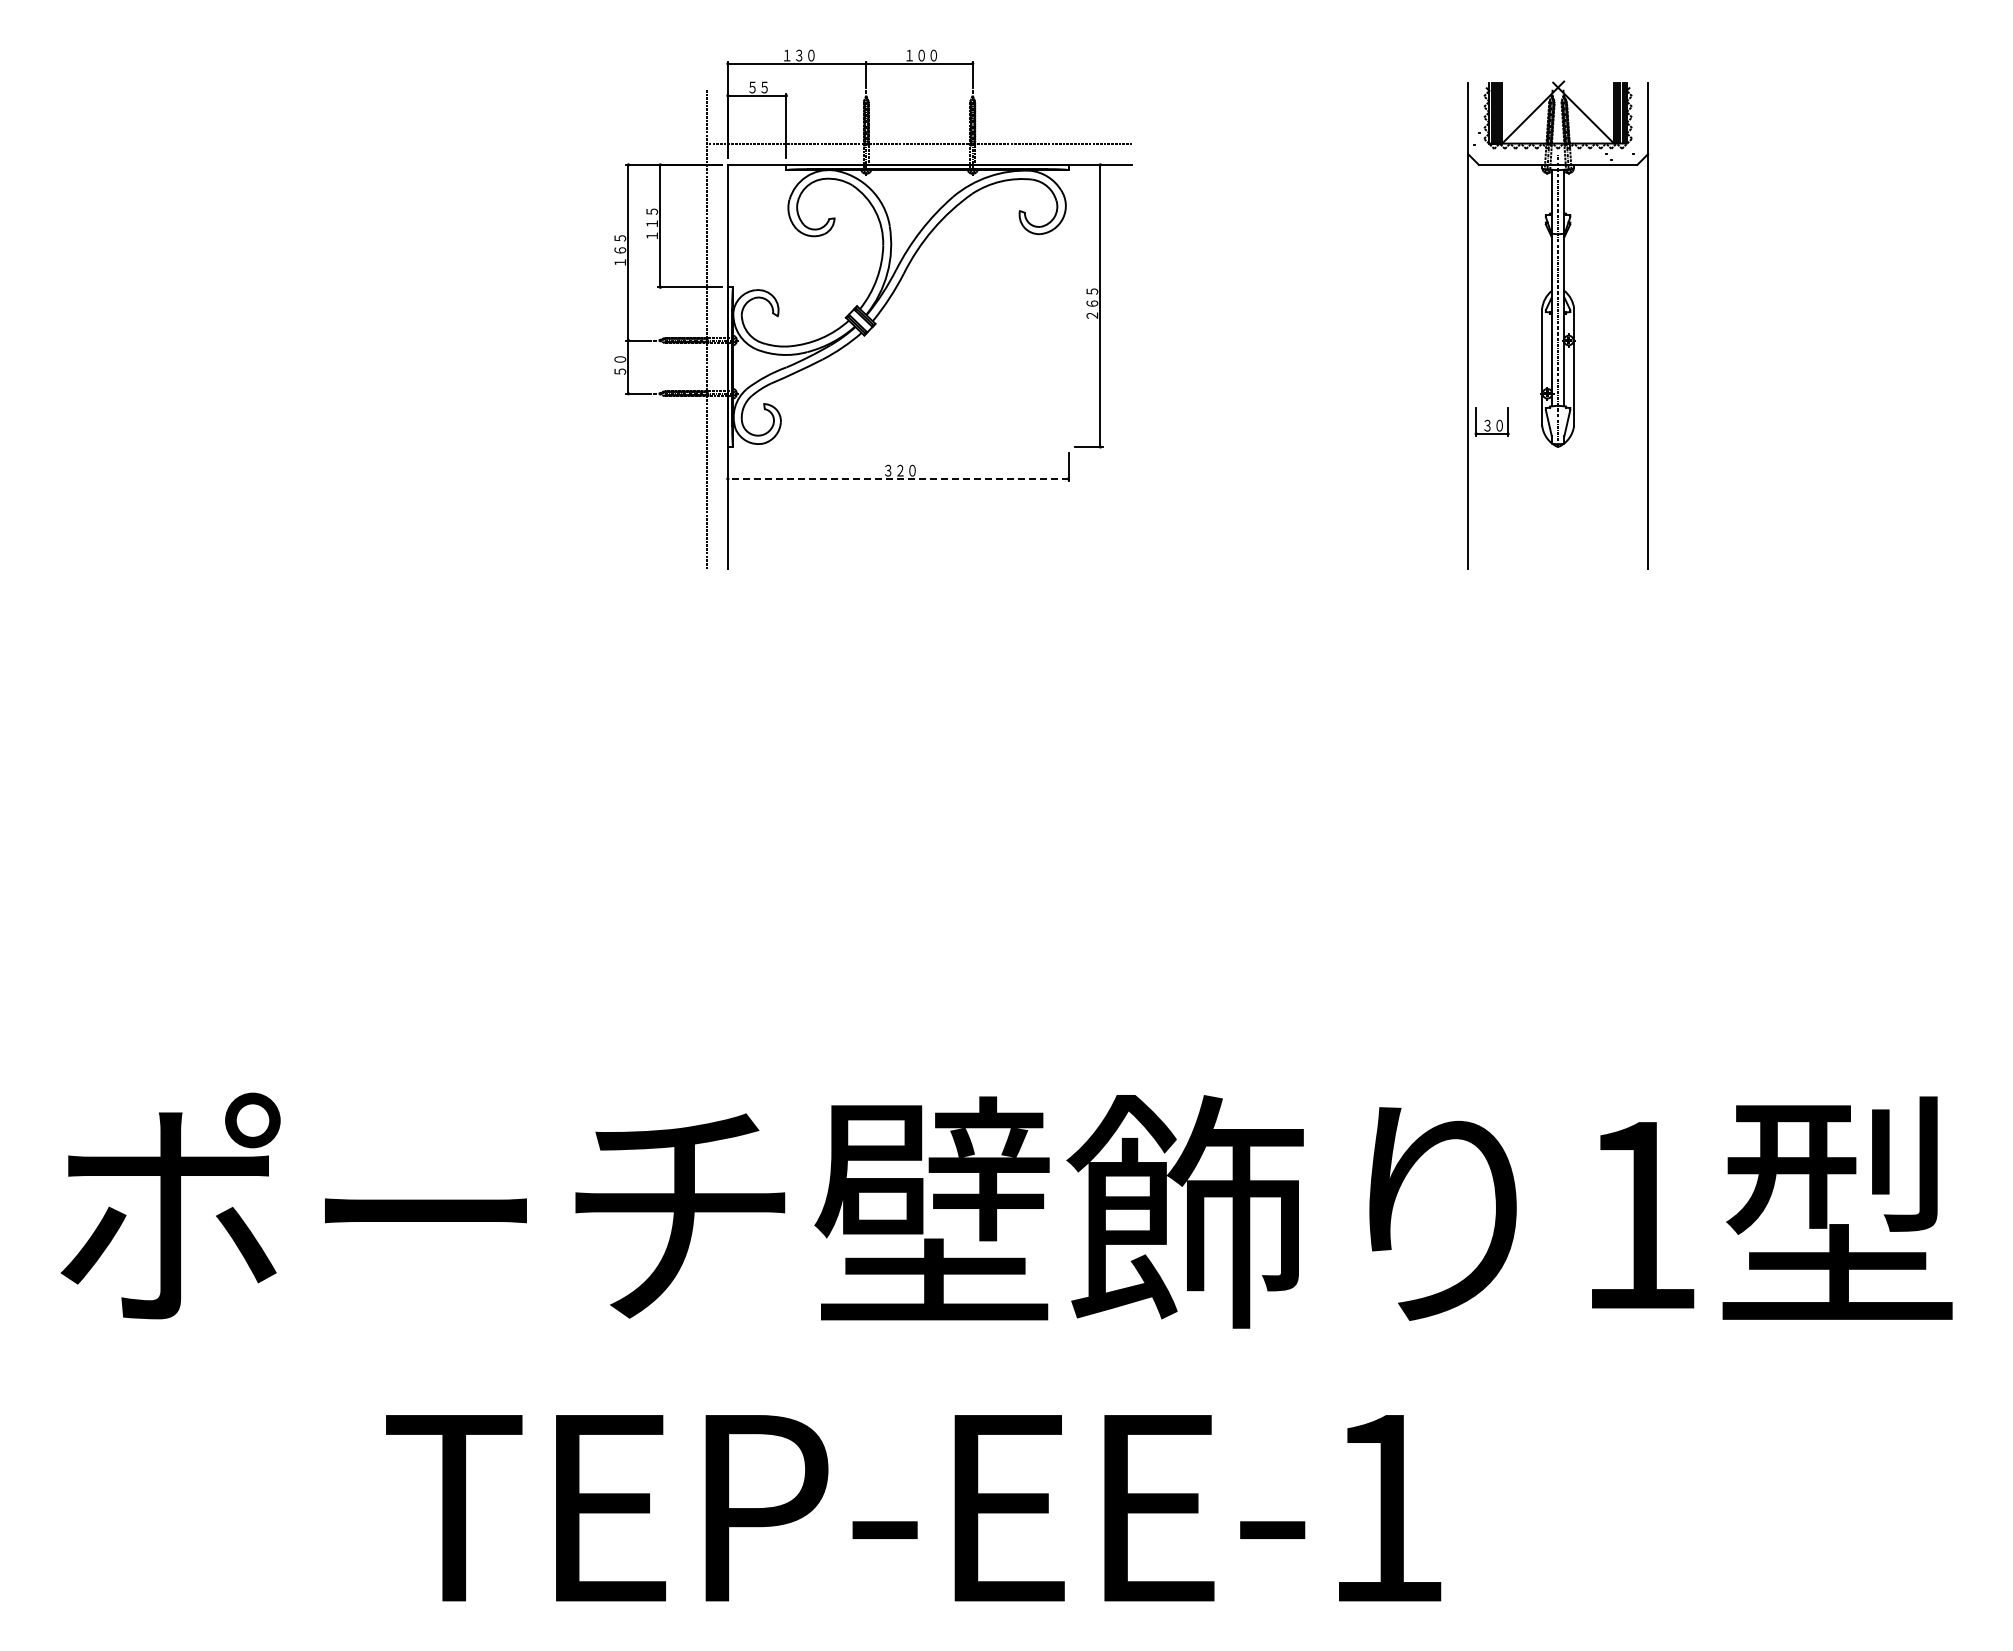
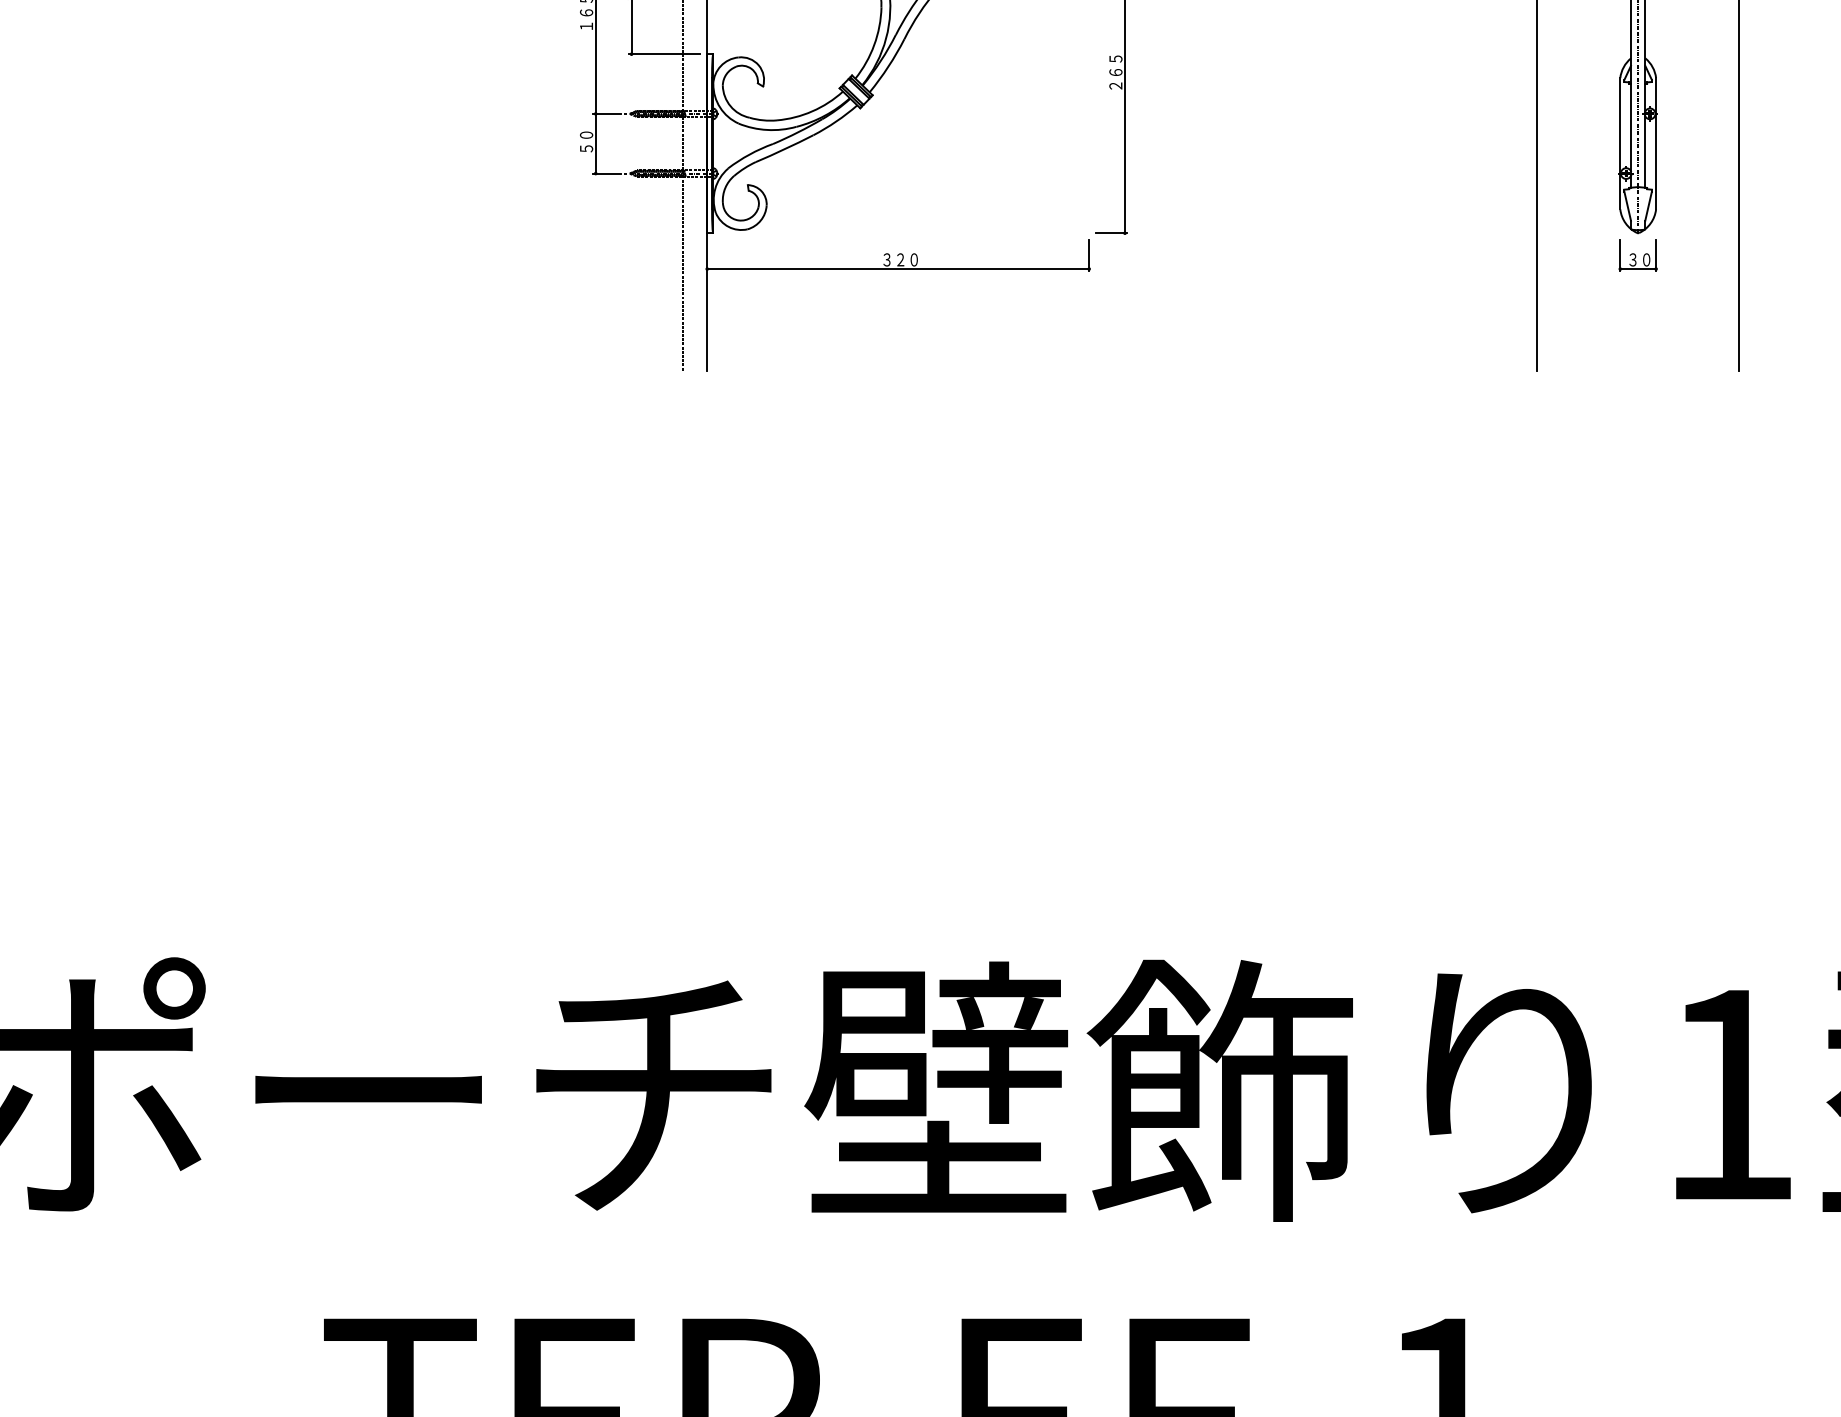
part: (1491, 421) -> (1637, 255), moved
line: (897, 478) -> (897, 268), dashed -> solid

